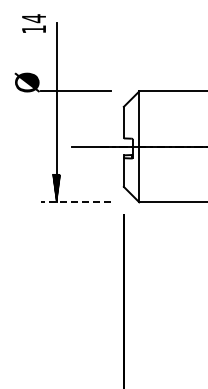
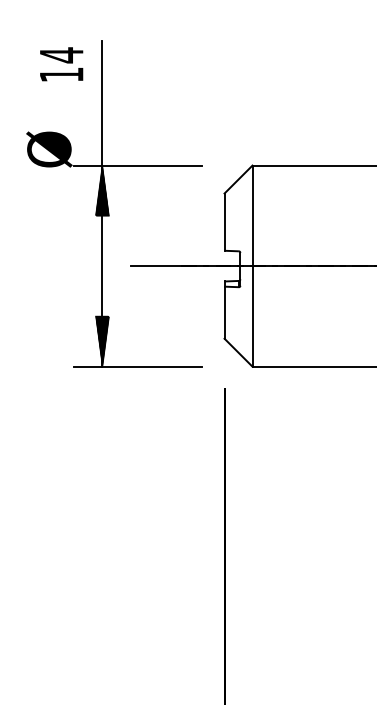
text: (33, 23) -> (60, 64), moved
hatch: (56, 105) -> (102, 191), added
line: (75, 202) -> (136, 367), dashed -> solid

